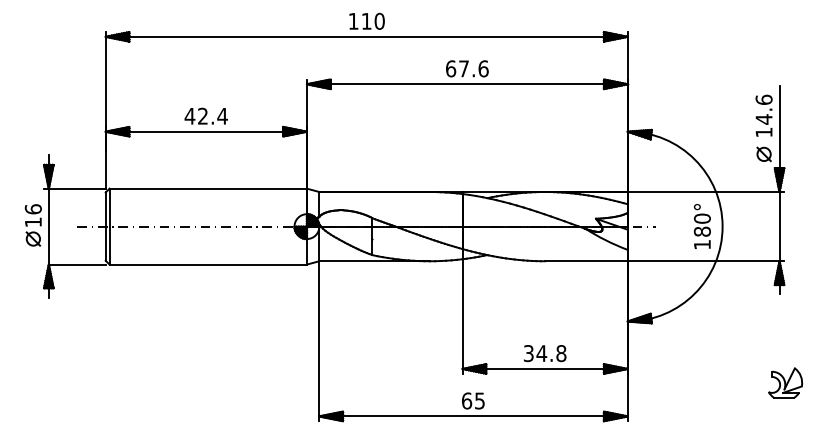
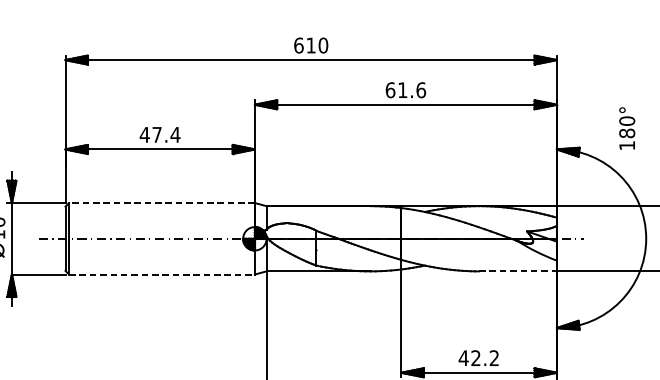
text: (353, 20) -> (298, 44), 110 -> 610
text: (463, 68) -> (402, 89), 67.6 -> 61.6
text: (202, 115) -> (156, 134), 42.4 -> 47.4
line: (208, 188) -> (162, 202), solid -> dashed
text: (701, 226) -> (626, 128), moved
line: (586, 261) -> (518, 271), solid -> dashed
line: (208, 264) -> (162, 274), solid -> dashed
text: (544, 353) -> (478, 358), 34.8 -> 42.2

